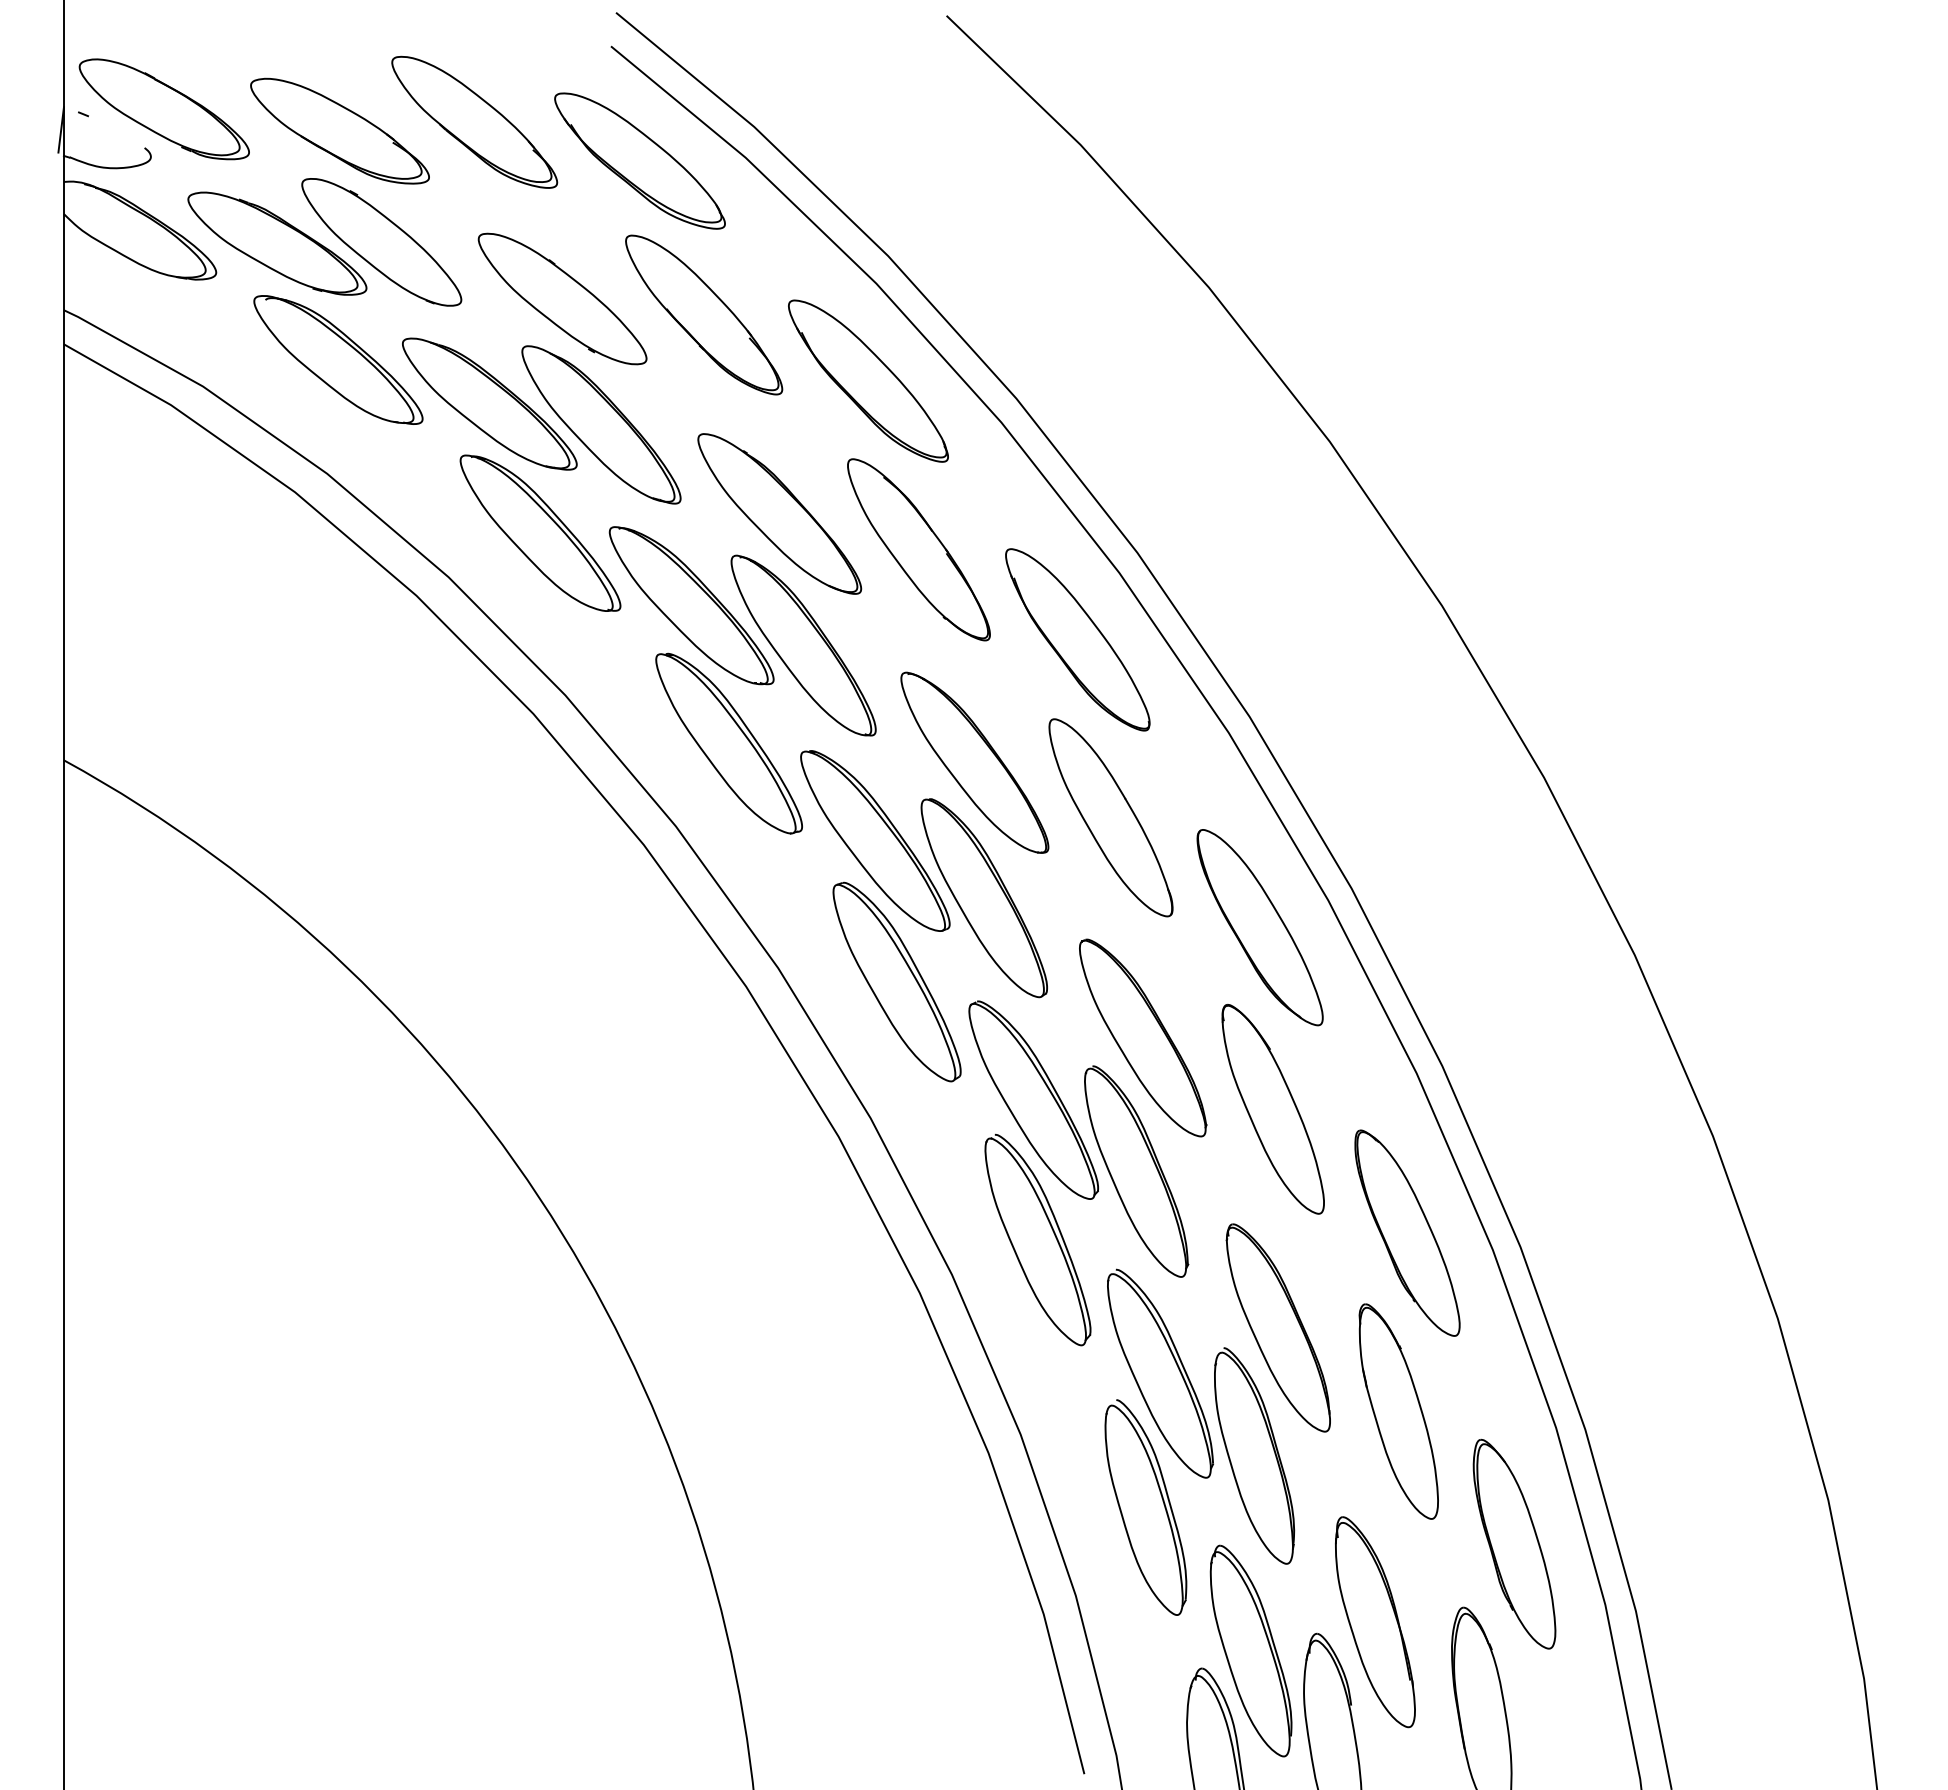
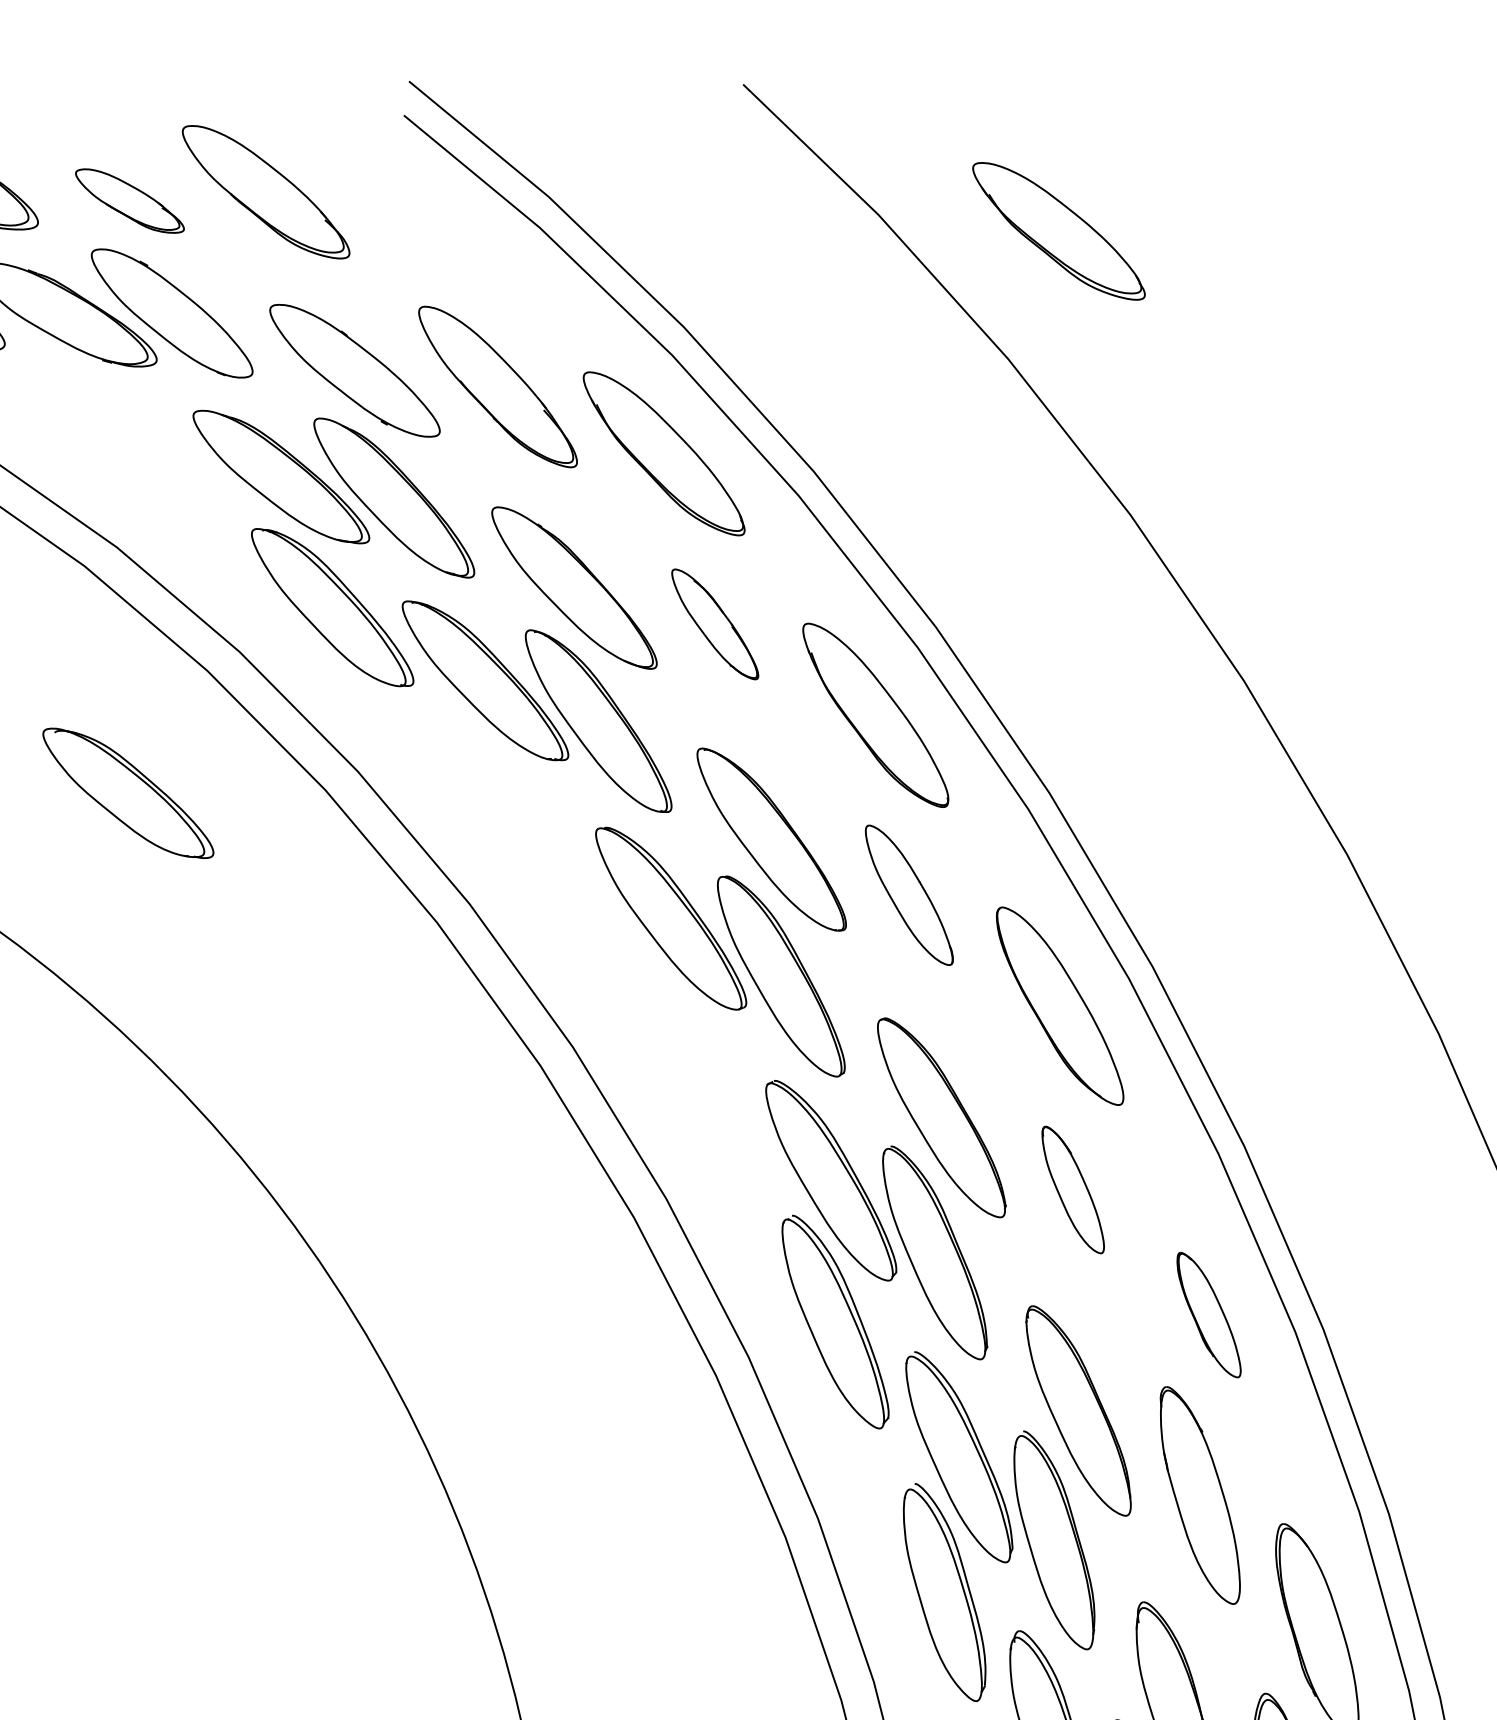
part: (339, 130) -> (129, 200), size x0.6
part: (639, 160) -> (1058, 230), moved
part: (338, 359) -> (128, 792), moved
part: (918, 549) -> (714, 624), size x0.6
part: (728, 743) -> (522, 820), removed
part: (1110, 817) -> (908, 894), size x0.7
part: (896, 981) -> (692, 1060), removed
part: (1272, 1109) -> (1072, 1190), size x0.6
part: (1407, 1232) -> (1209, 1314), size x0.6

